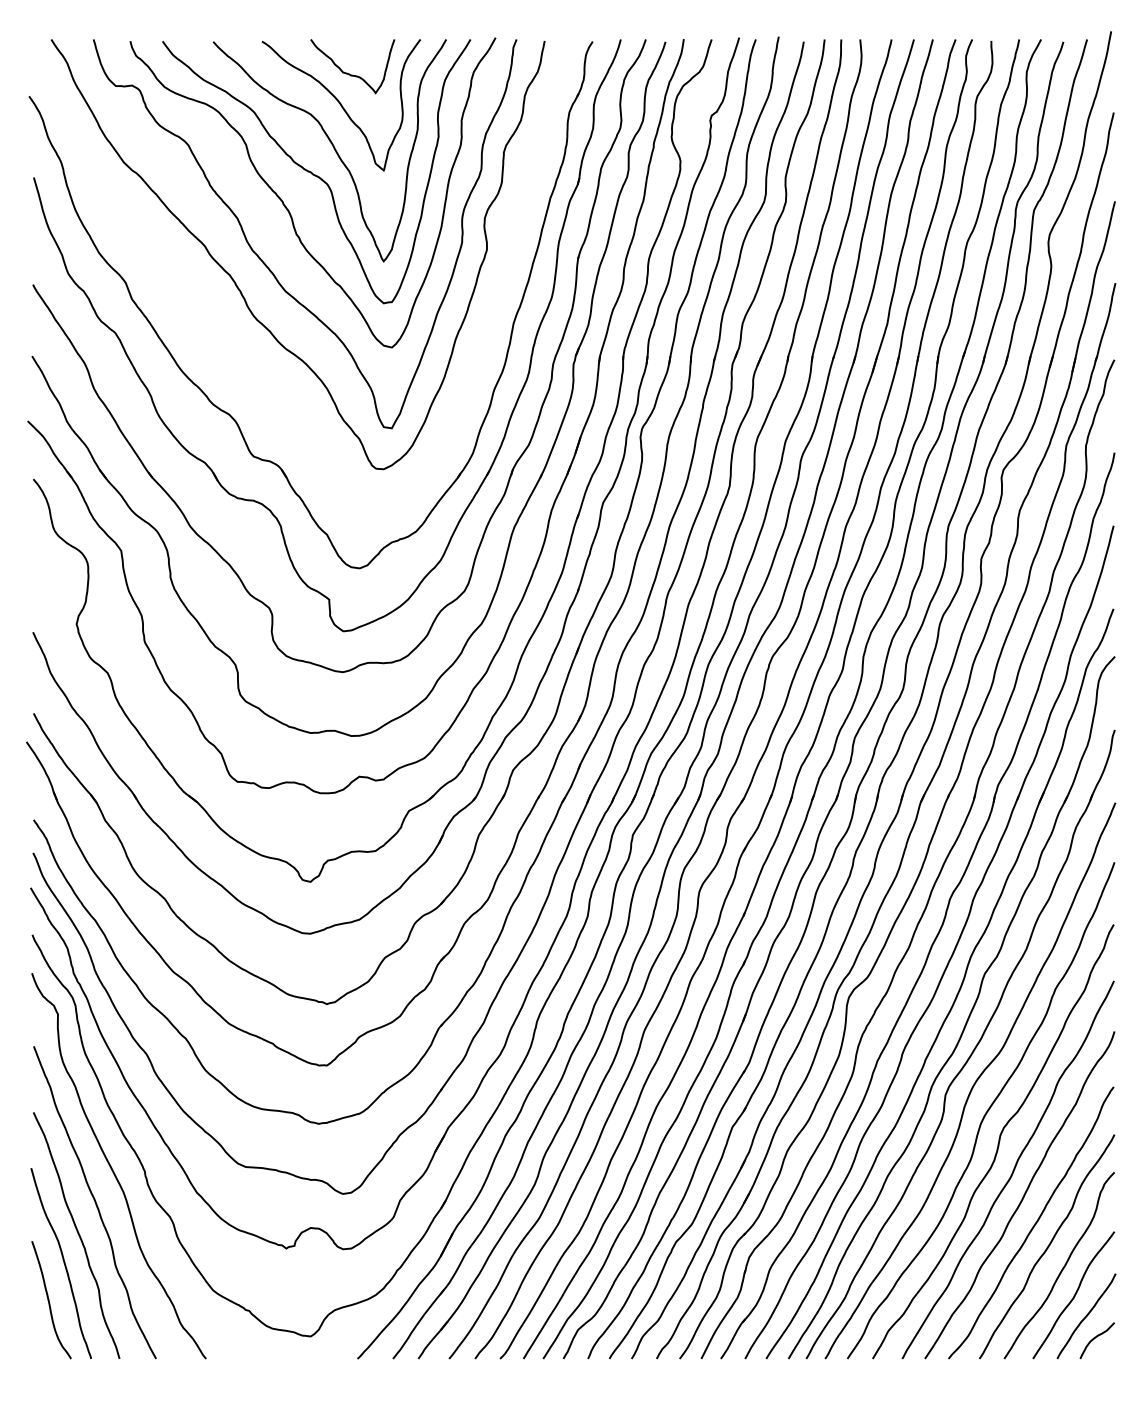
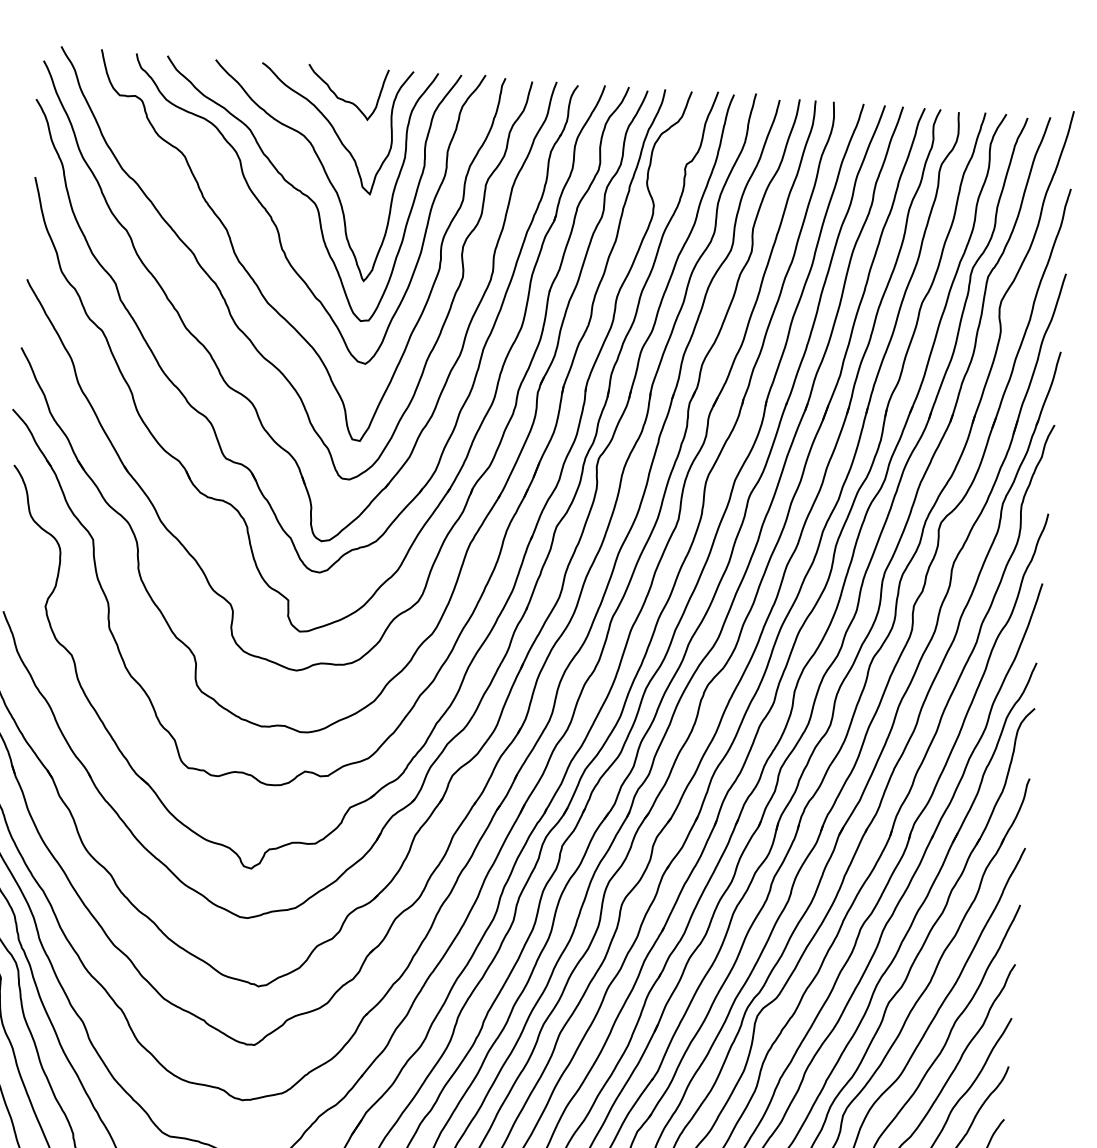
part: (230, 348) -> (211, 353), added

